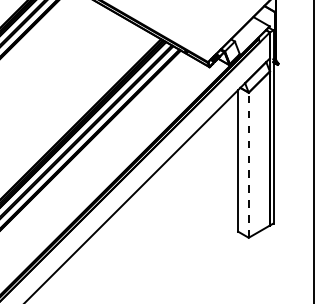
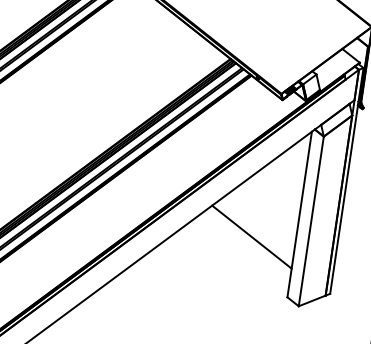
line: (248, 165) -> (310, 221), dashed -> solid
line: (200, 185) -> (251, 236), added

